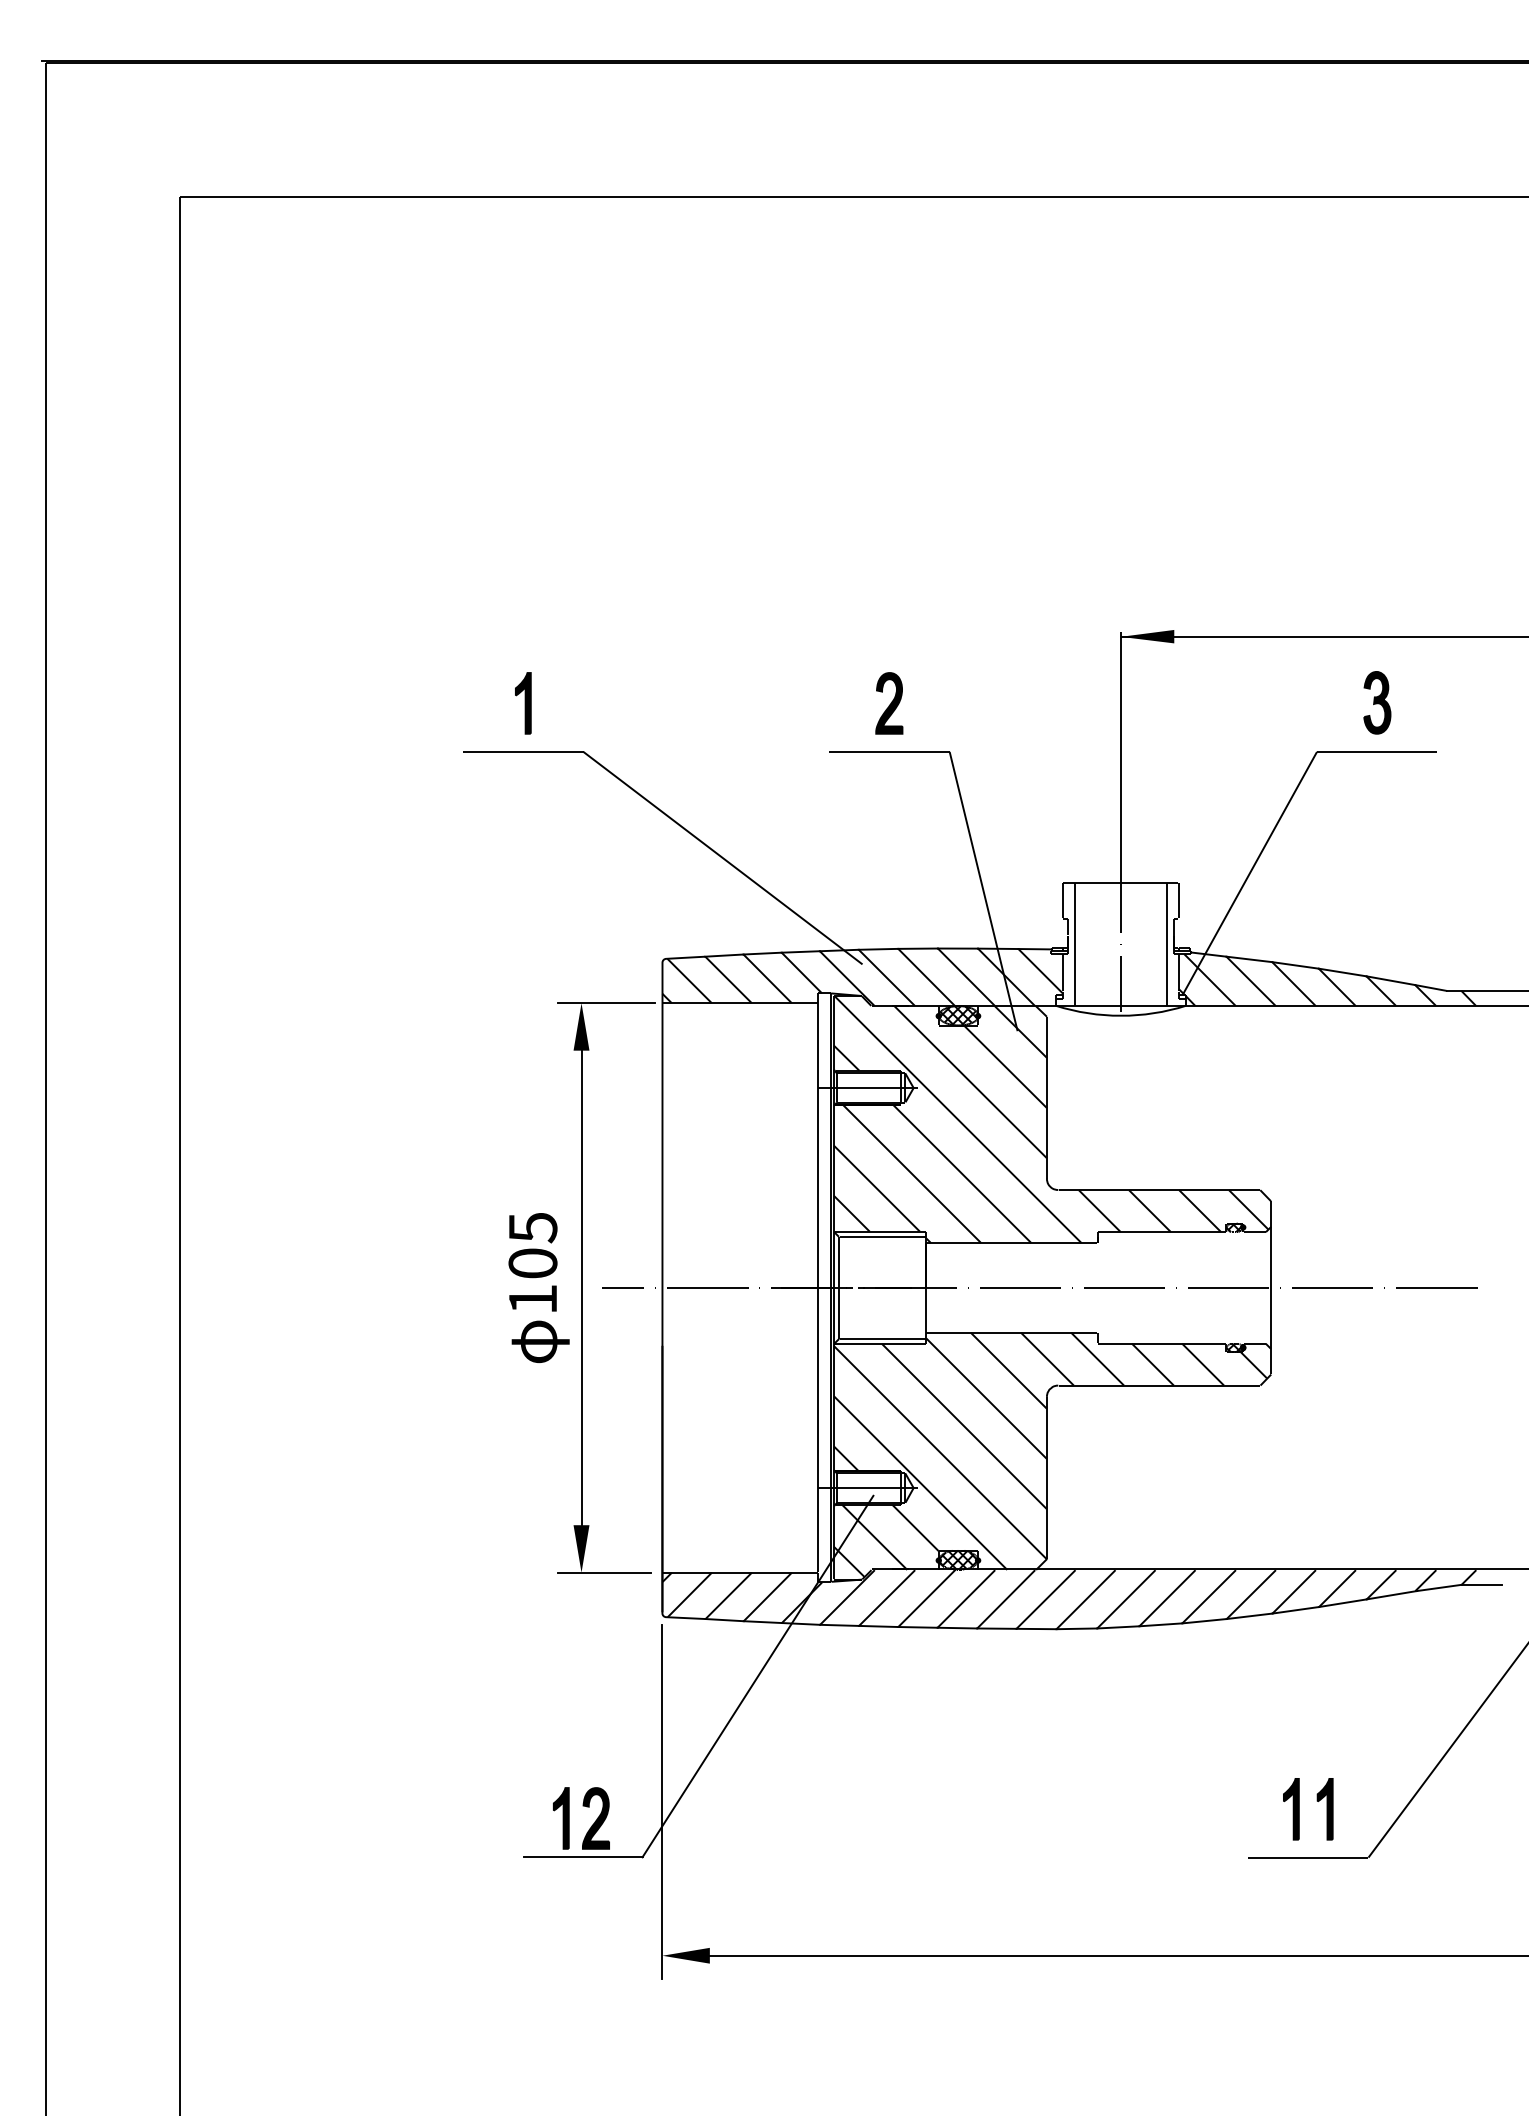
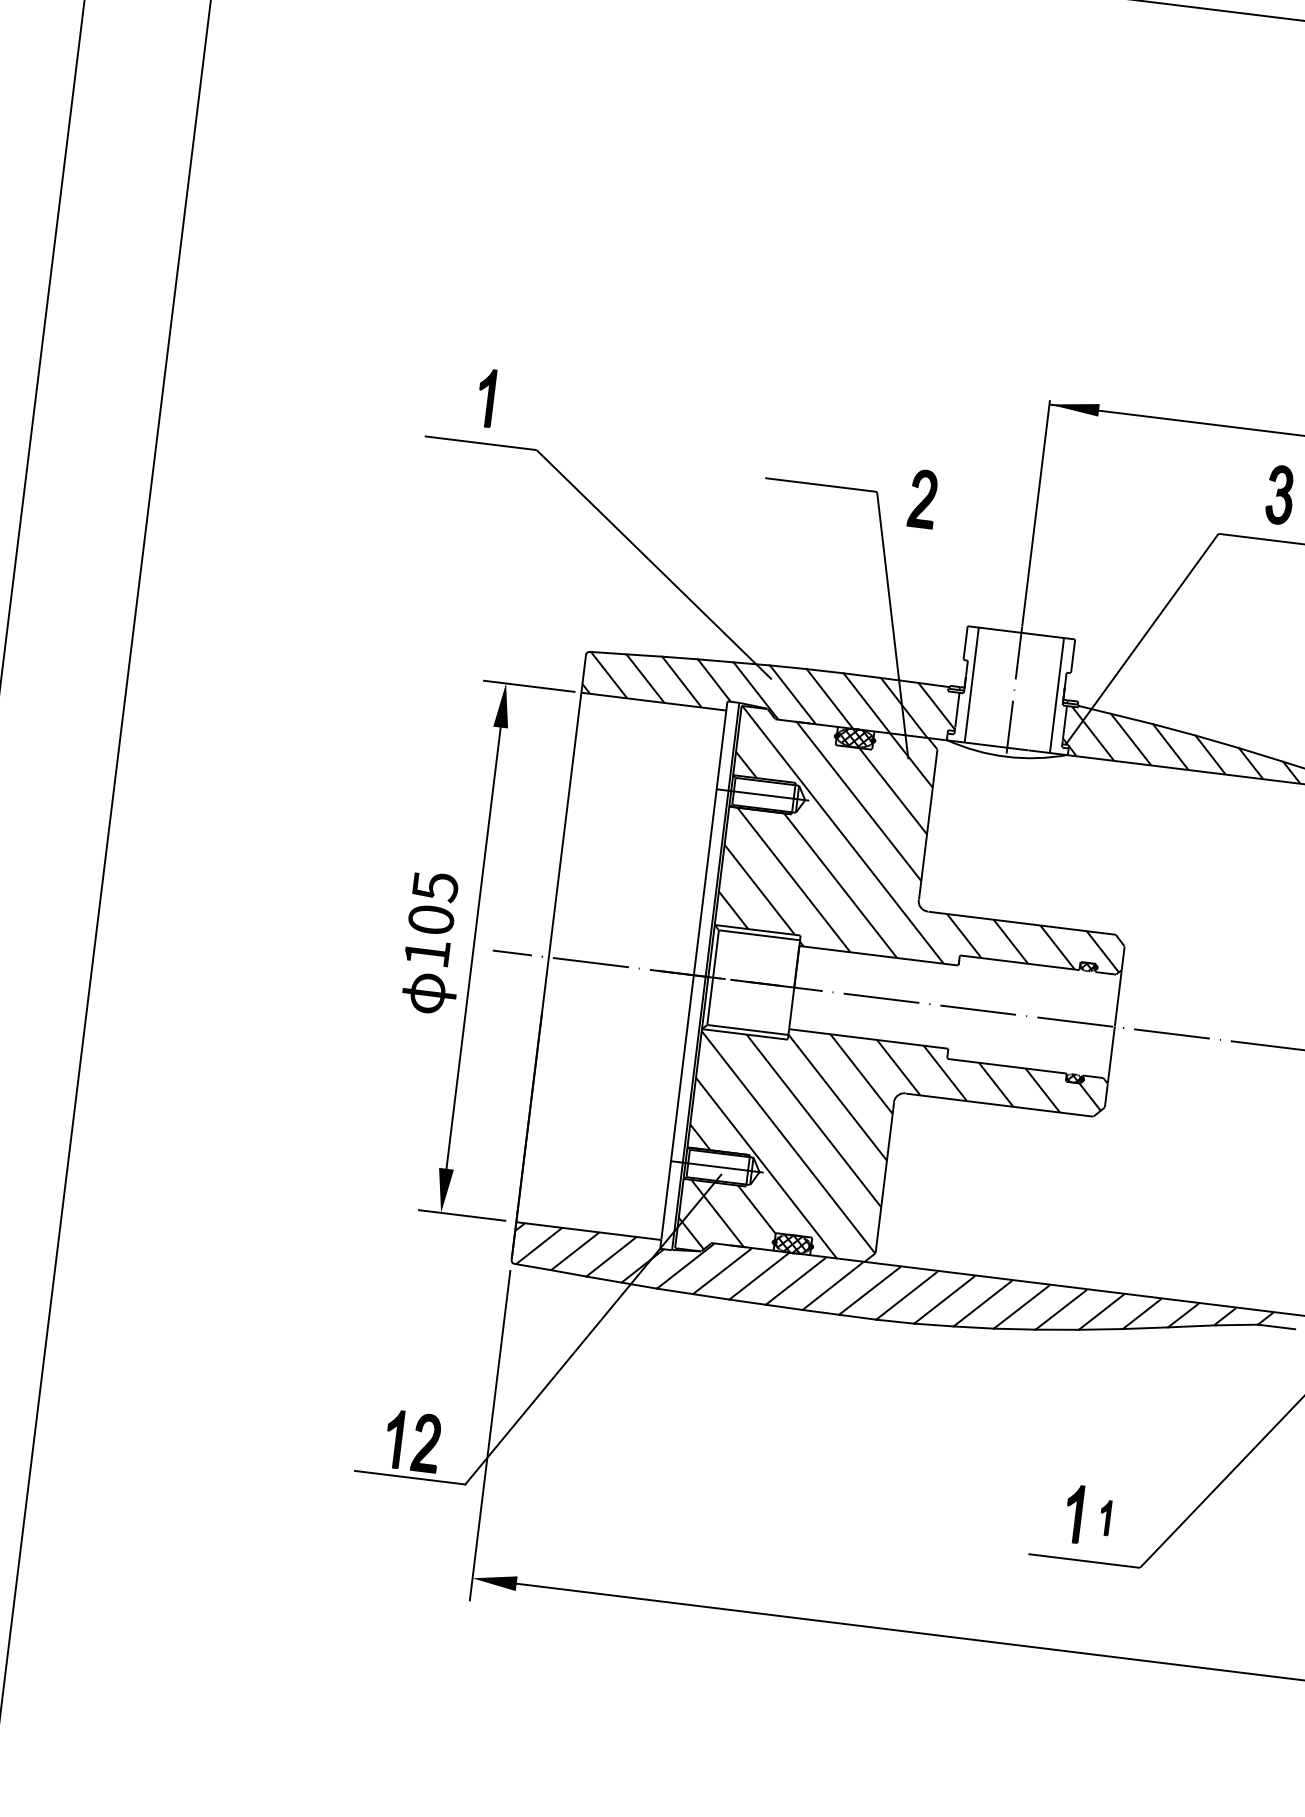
part: (889, 703) -> (923, 499), moved
part: (1324, 1809) -> (1104, 1517), size x0.6

